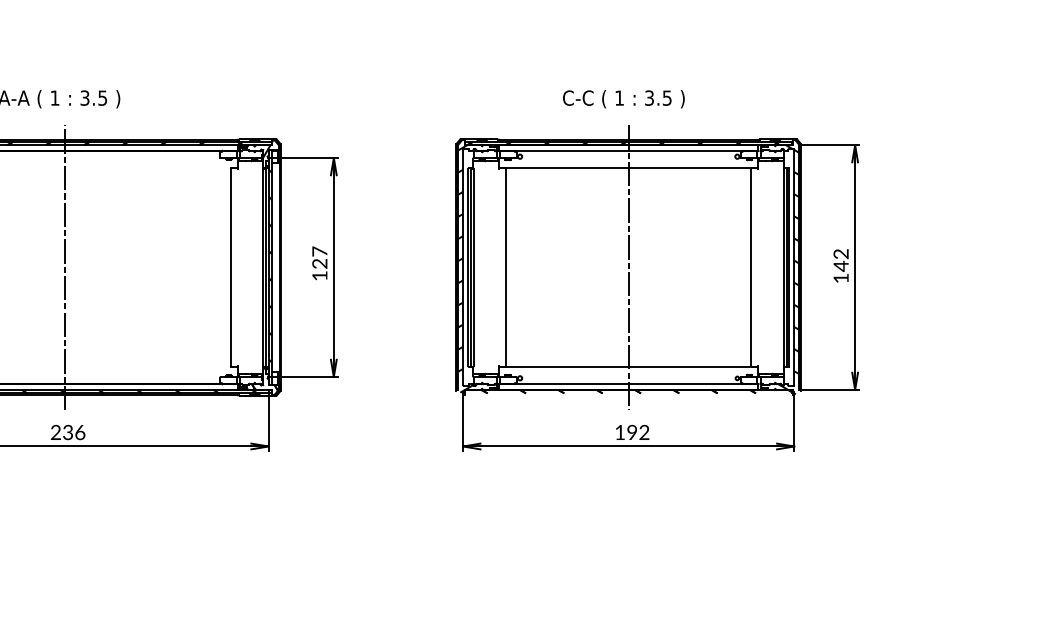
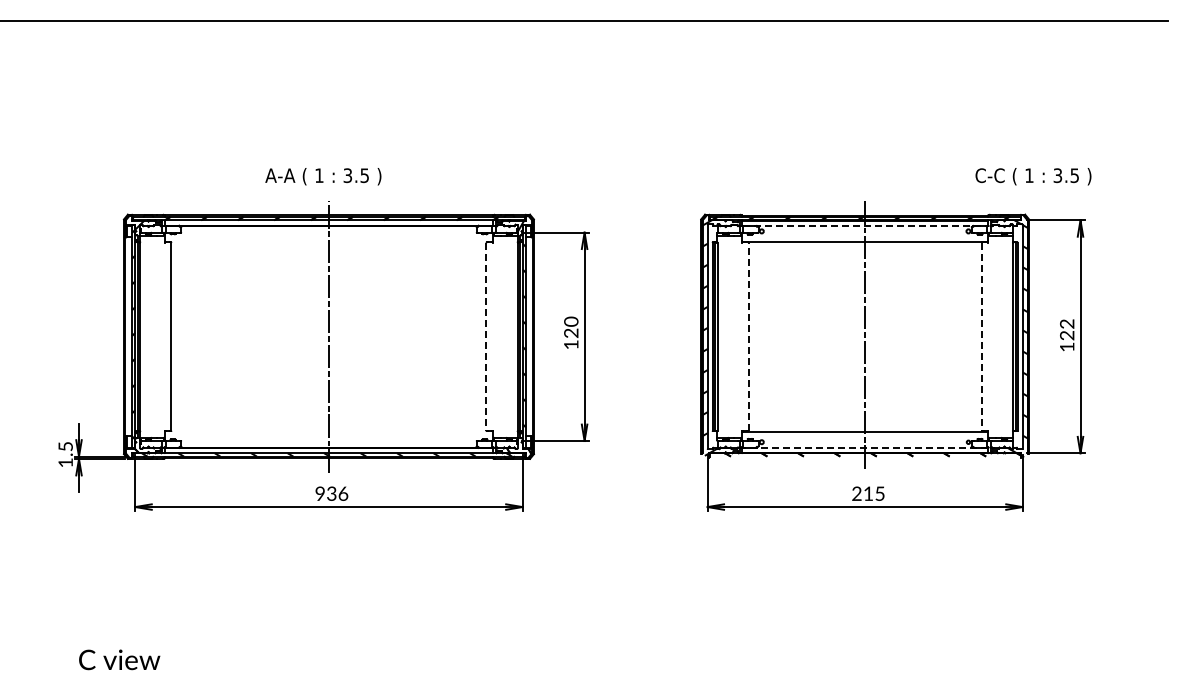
text: (623, 99) -> (1033, 176), moved
line: (629, 151) -> (865, 226), solid -> dashed
text: (320, 251) -> (571, 321), 127 -> 120
text: (841, 266) -> (1067, 335), 142 -> 122
line: (230, 267) -> (486, 336), solid -> dashed
line: (506, 267) -> (748, 336), solid -> dashed
line: (751, 267) -> (981, 336), solid -> dashed
line: (628, 383) -> (864, 447), solid -> dashed
text: (55, 432) -> (319, 493), 236 -> 936
text: (632, 432) -> (868, 493), 192 -> 215

